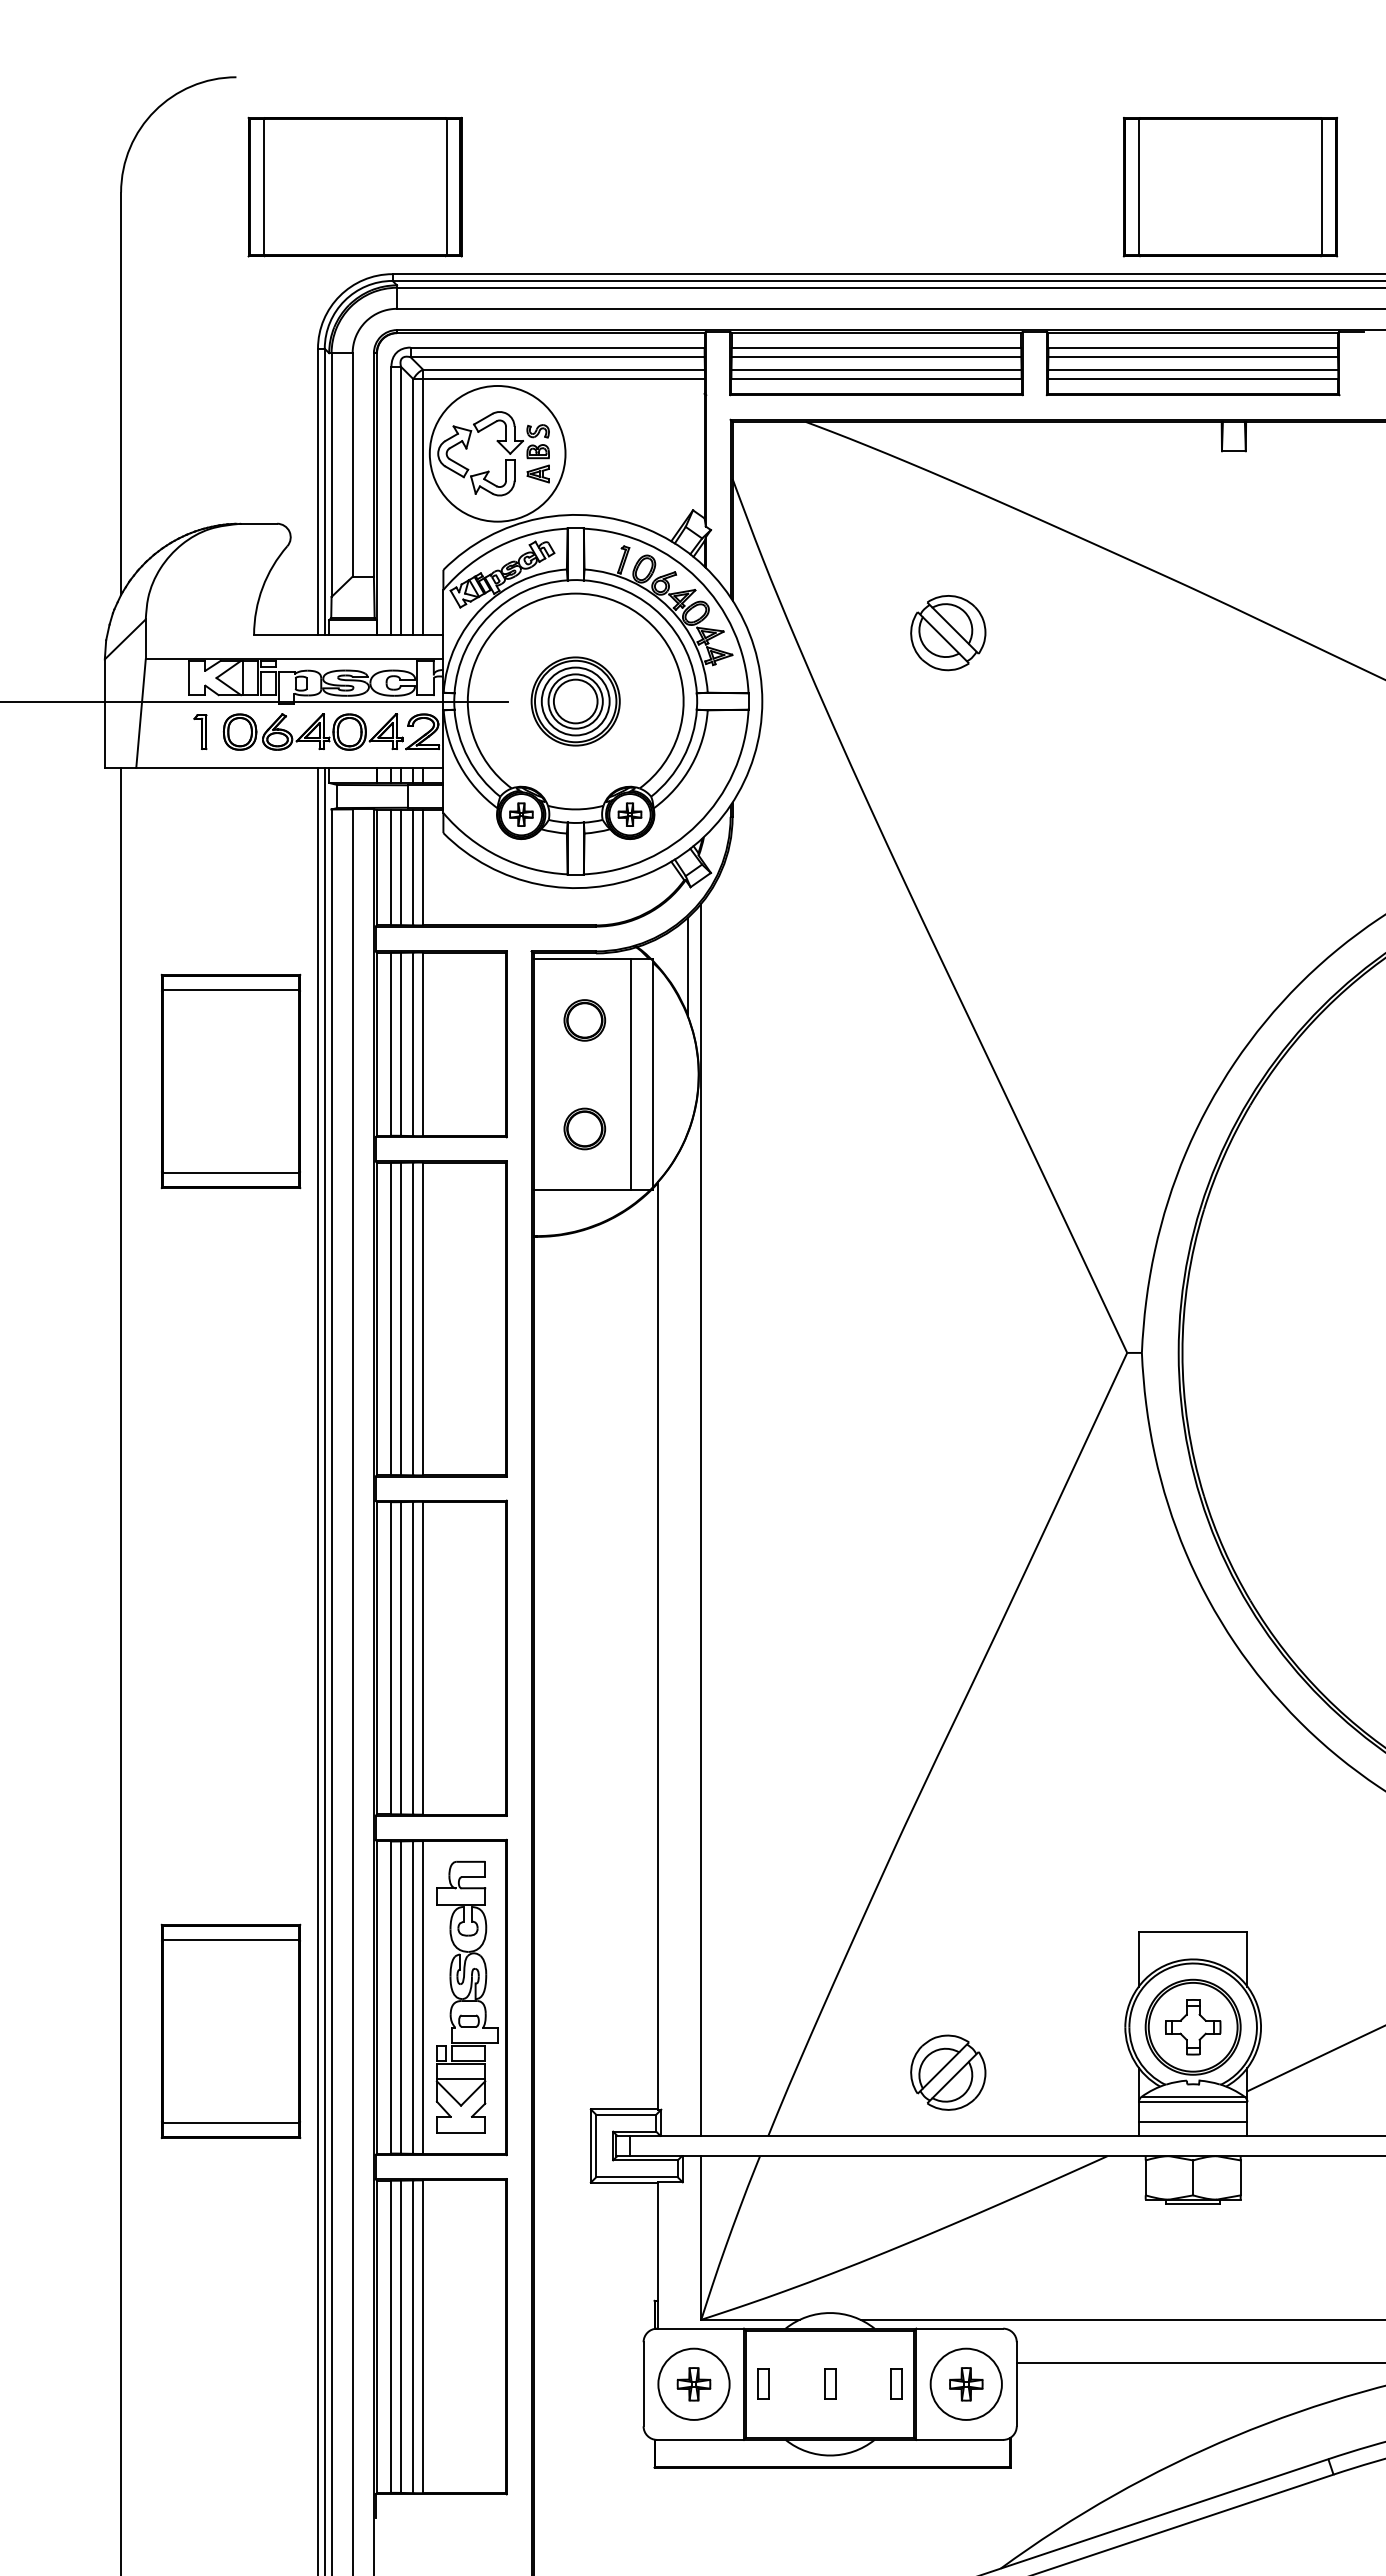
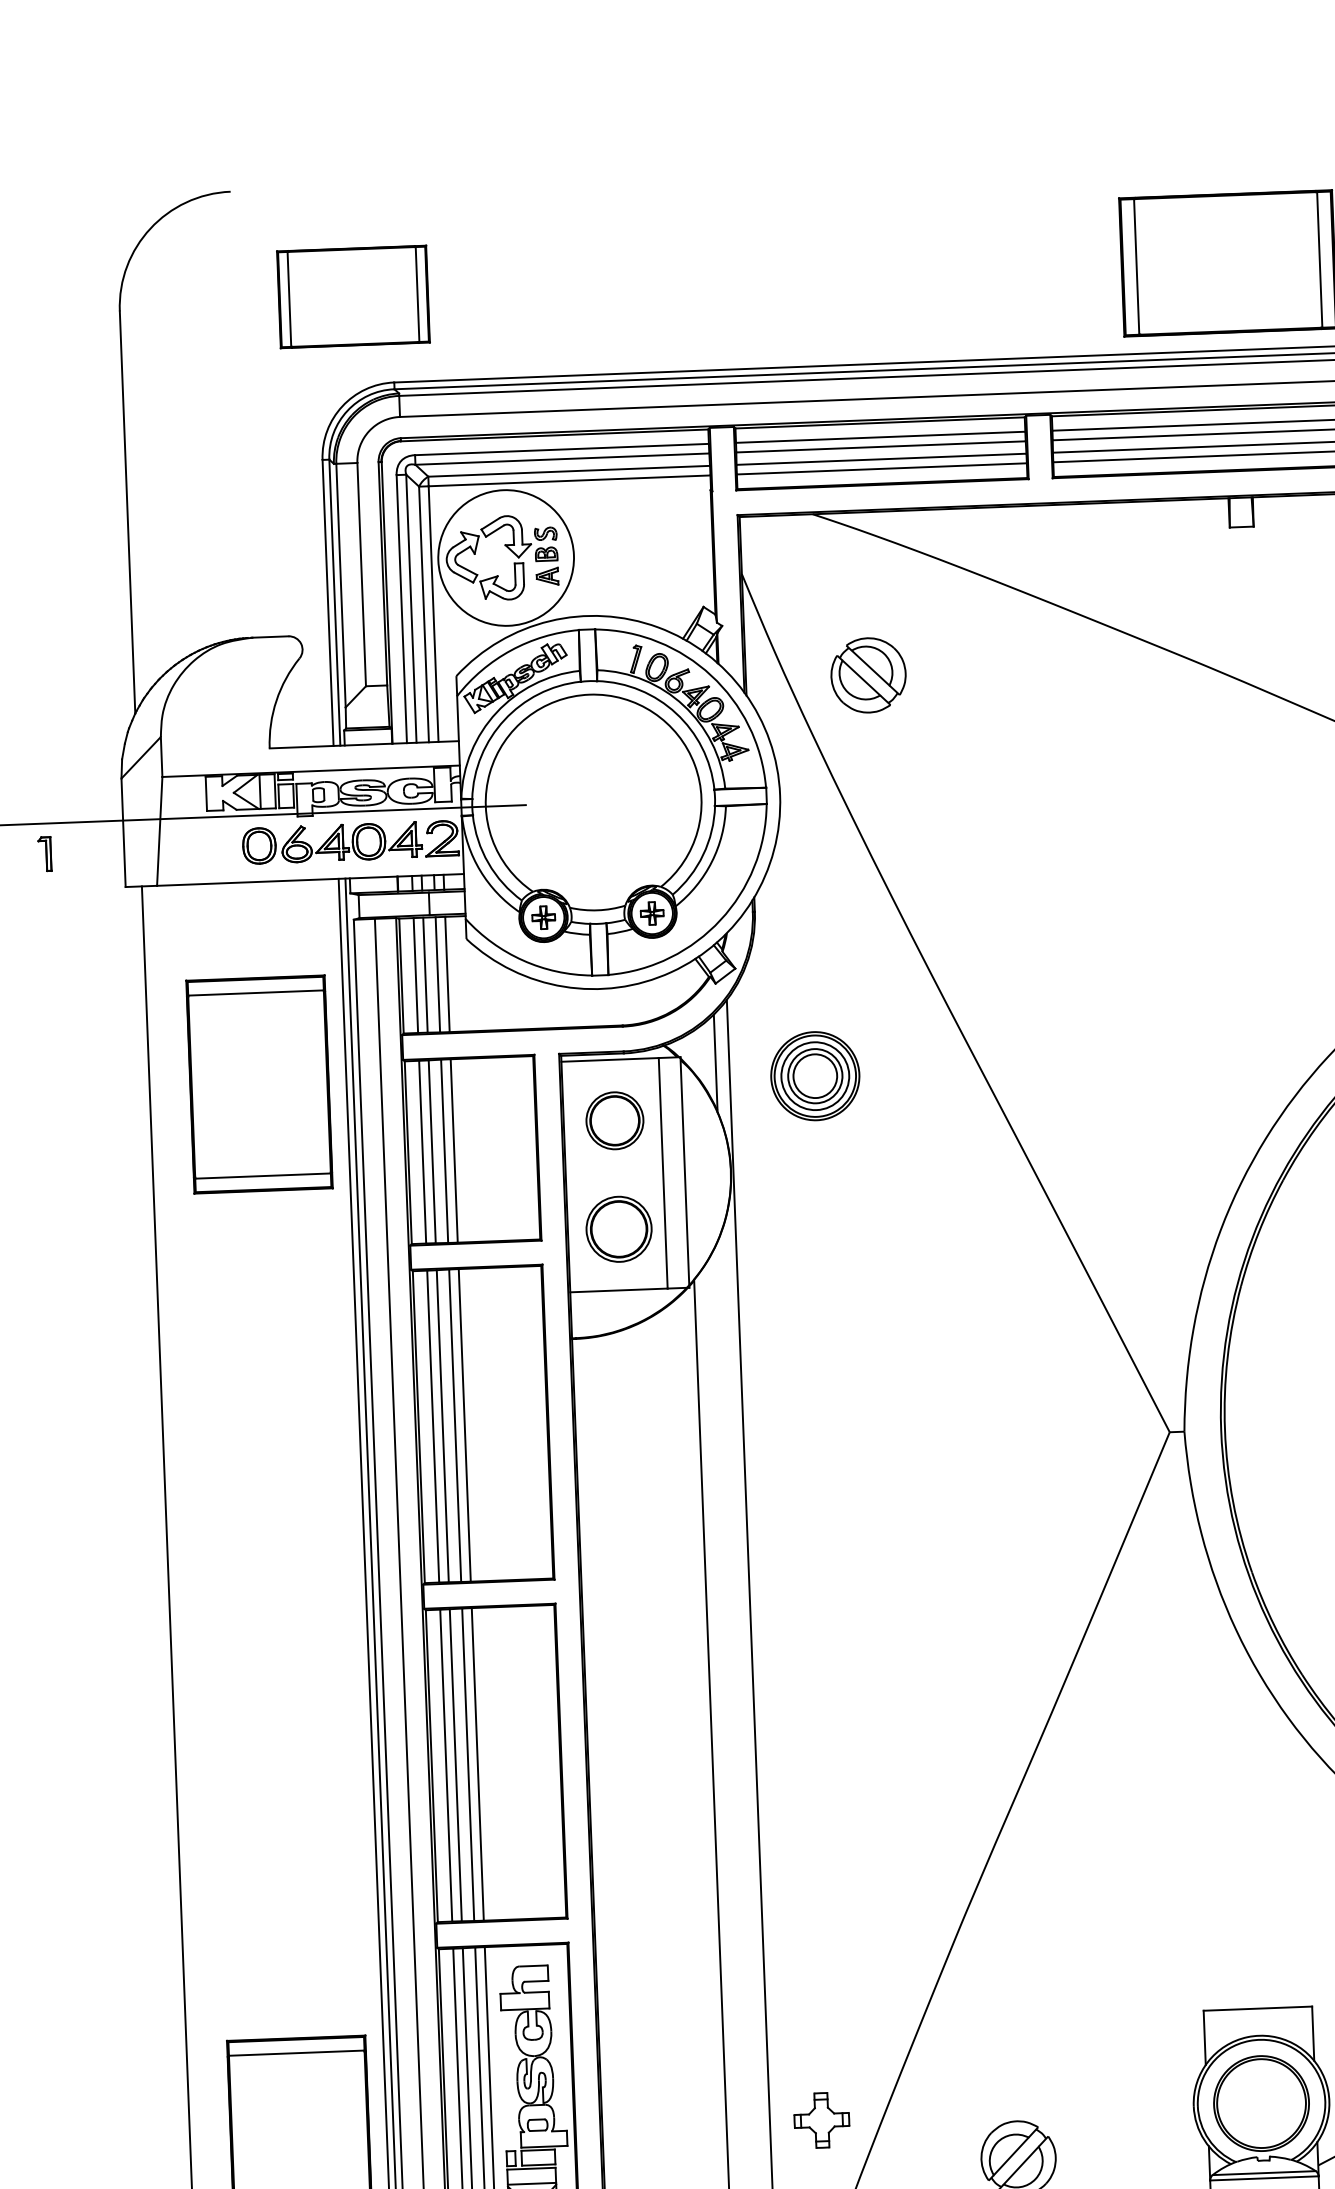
part: (354, 186) -> (352, 296), size x0.7
part: (948, 633) -> (868, 675), moved
part: (575, 701) -> (815, 1076), moved
part: (200, 732) -> (45, 854), moved
part: (584, 1020) -> (614, 1120), size x1.4
part: (230, 1081) -> (259, 1084), moved
part: (584, 1128) -> (618, 1228), size x1.6
part: (1193, 2027) -> (822, 2120), moved

